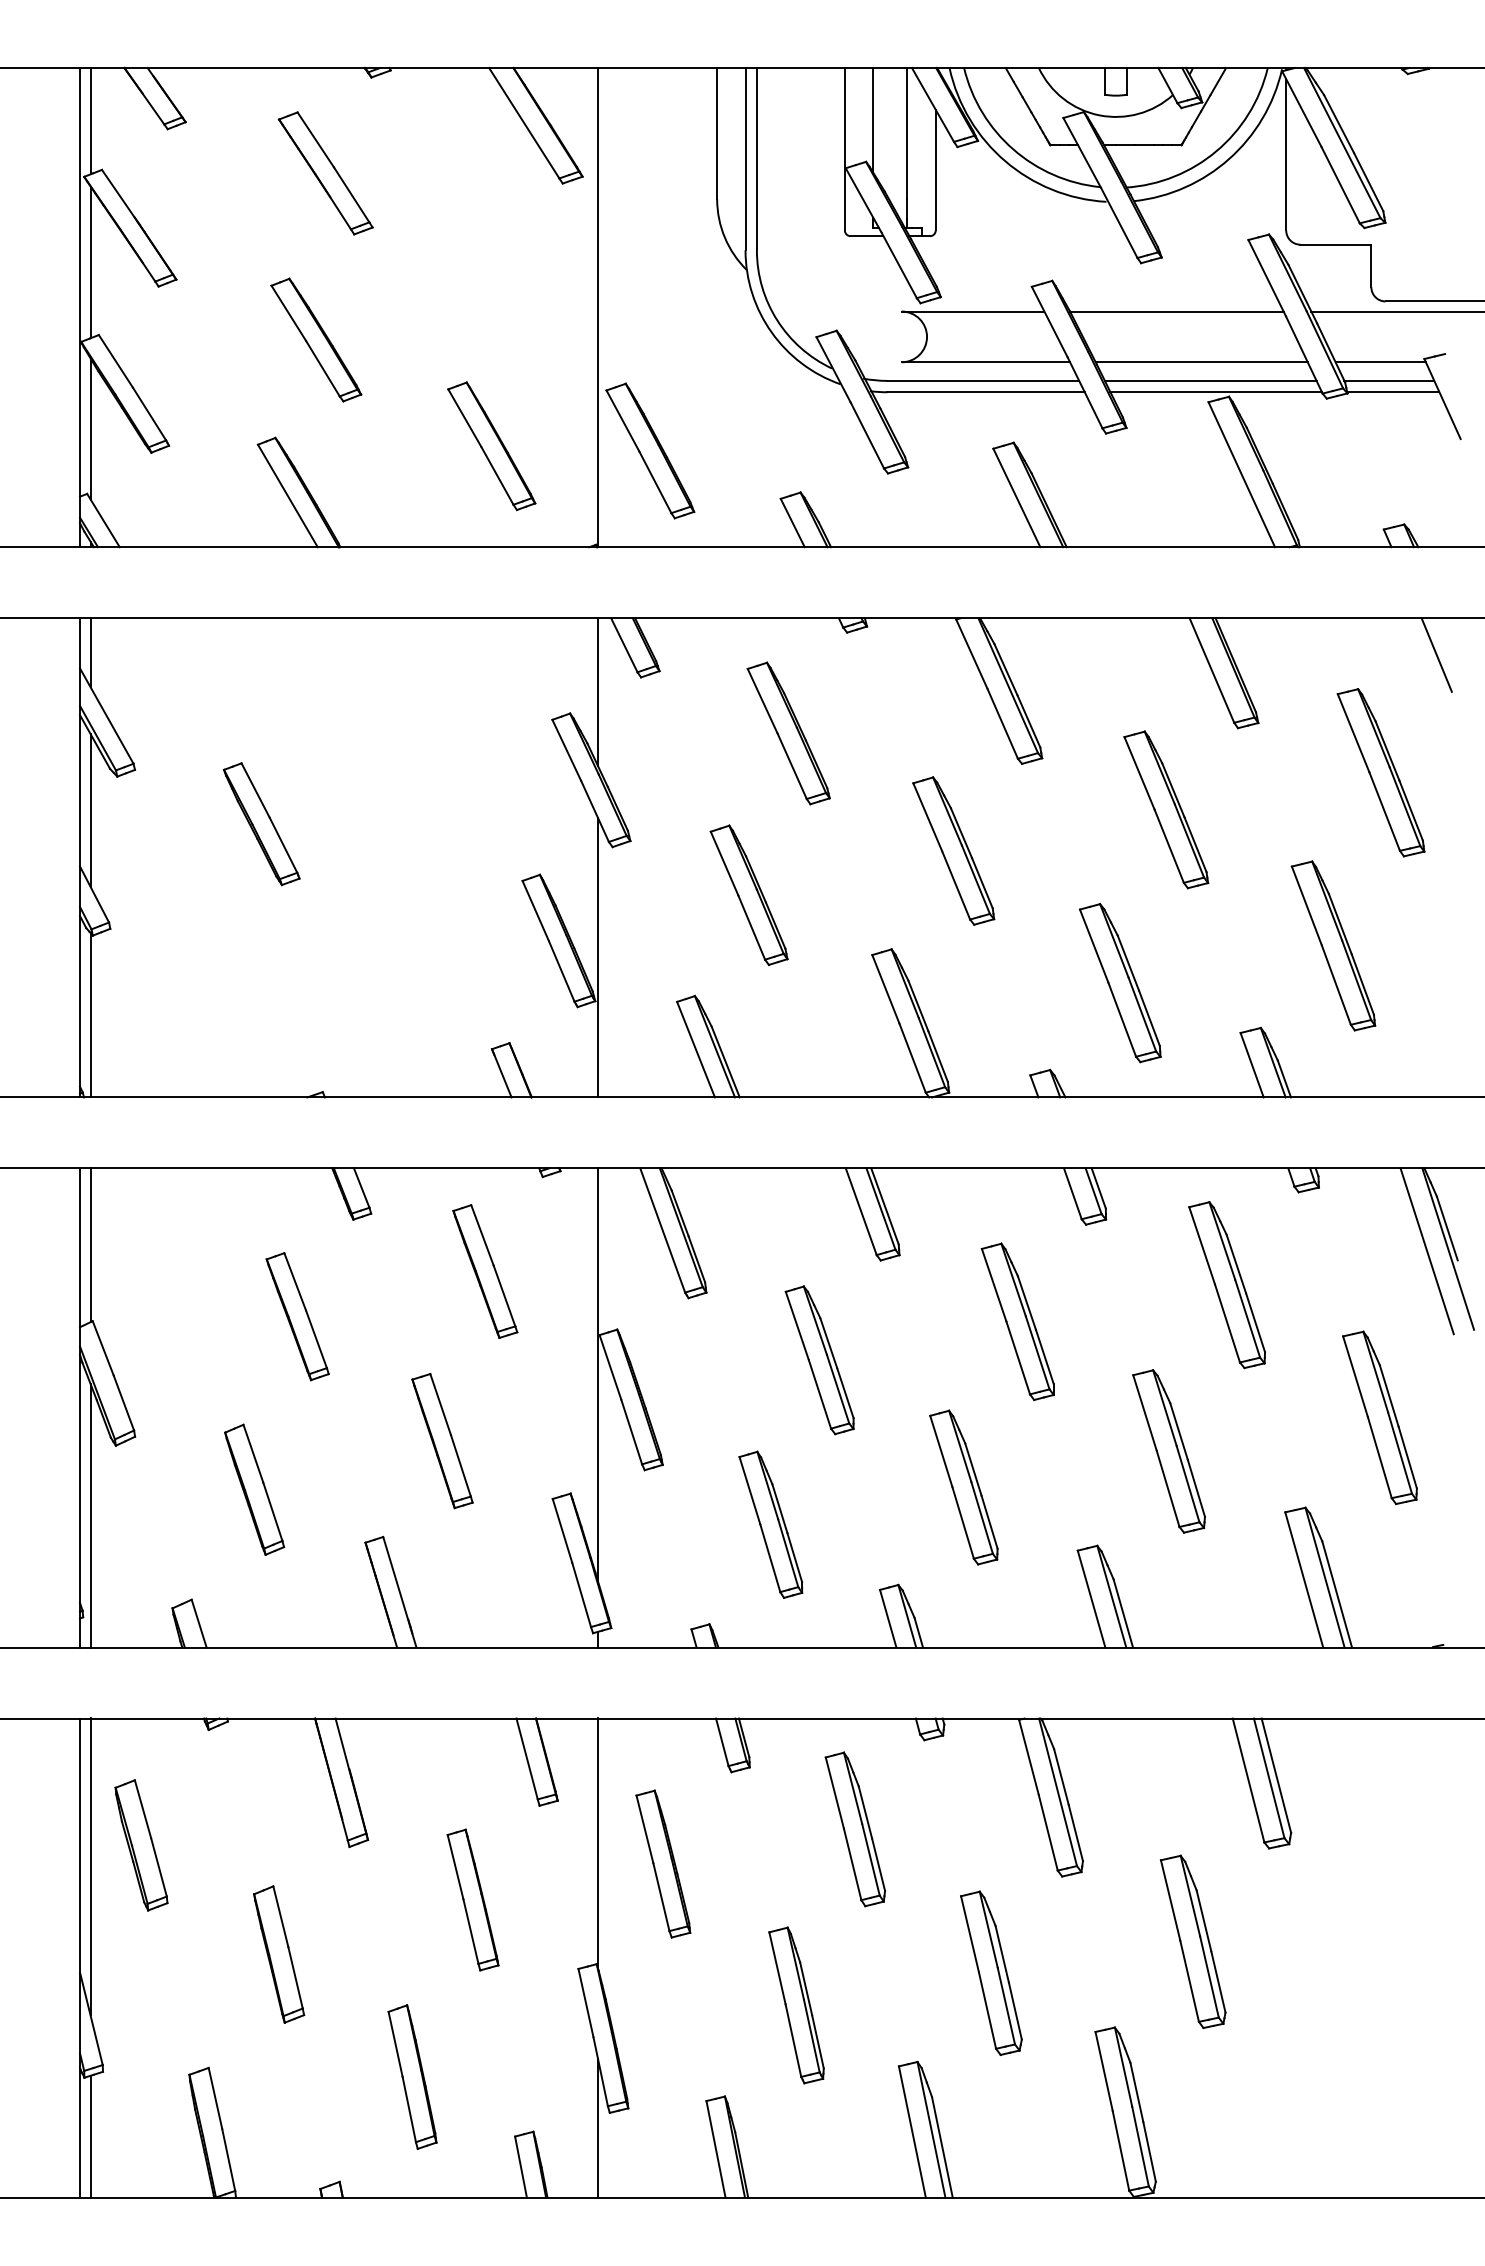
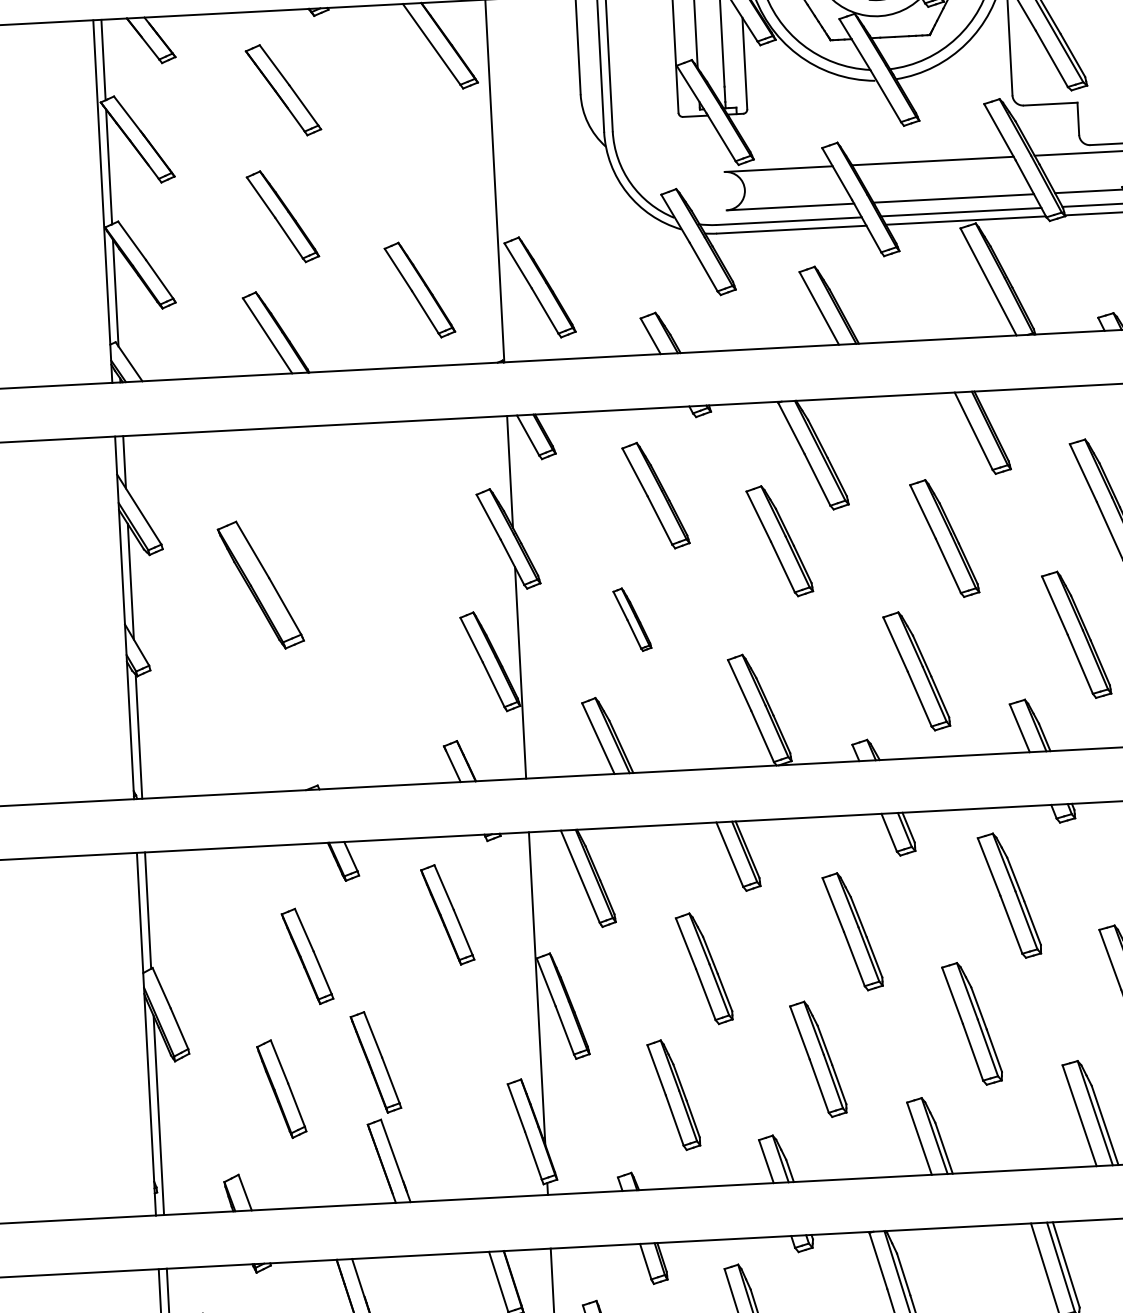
part: (261, 824) -> (260, 585), size x1.4
part: (953, 850) -> (779, 540), moved
part: (748, 895) -> (631, 619), size x0.6
part: (442, 1441) -> (375, 1062), moved

